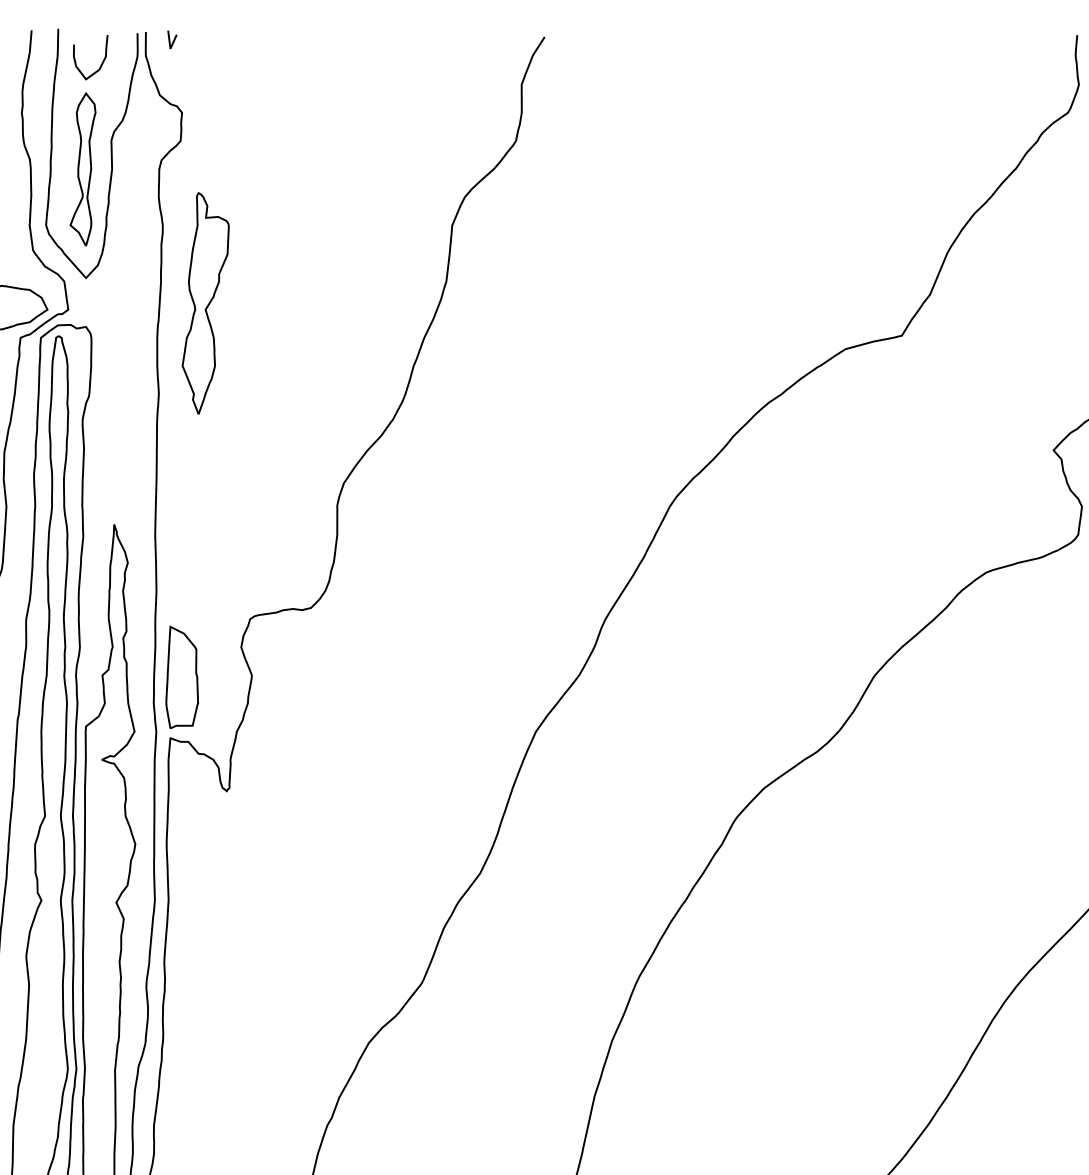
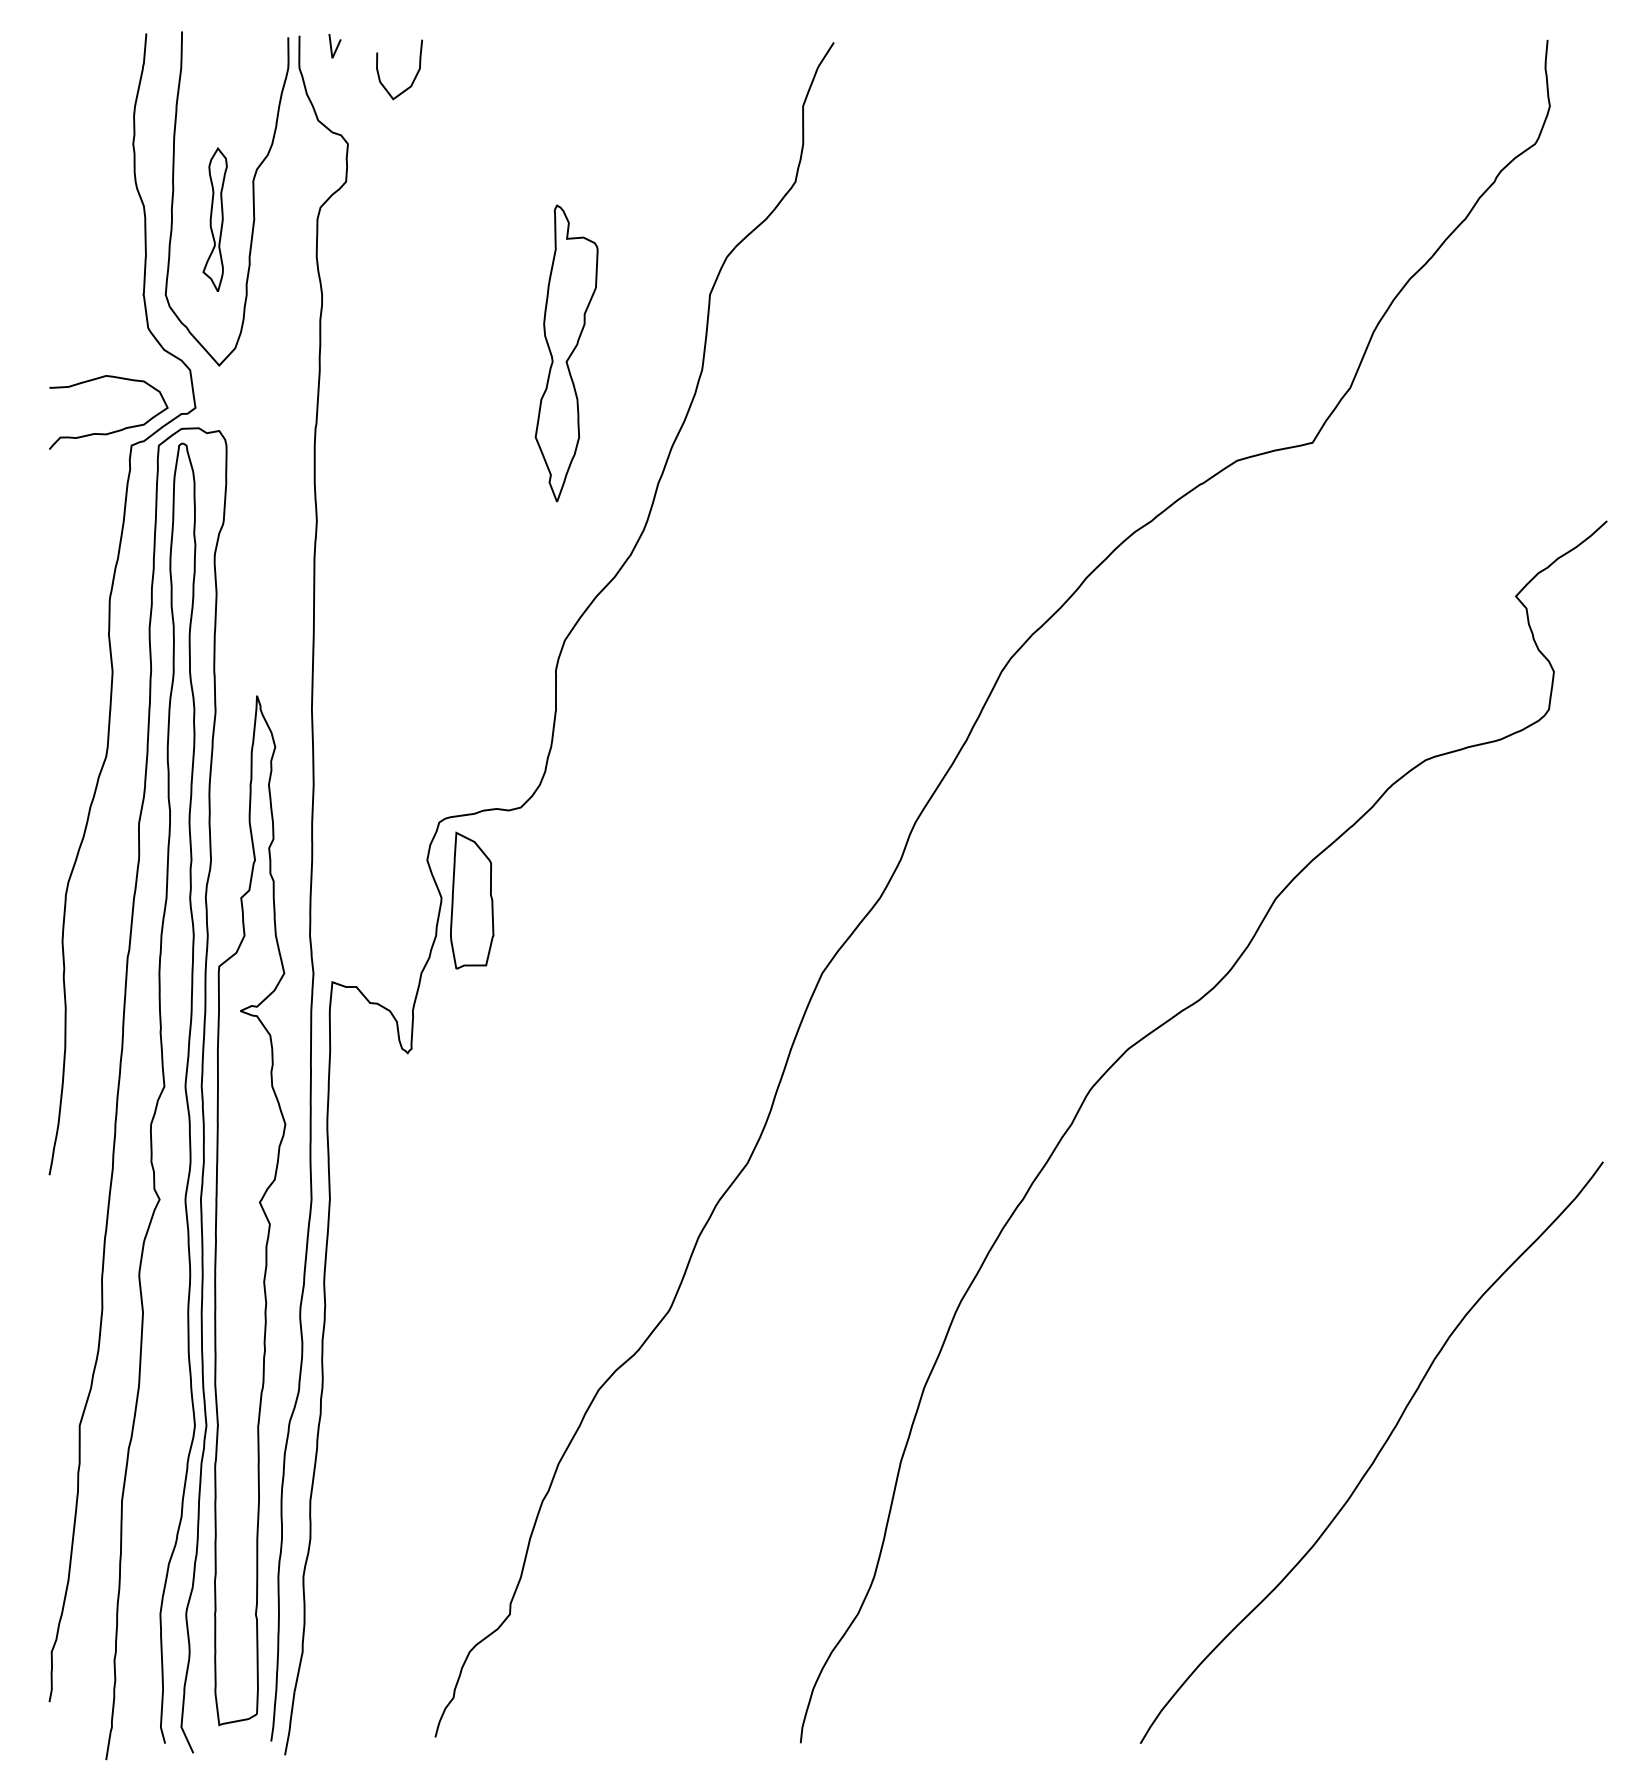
curve: (101, 63) -> (414, 77), moved
part: (82, 169) -> (214, 219), size x0.7
part: (205, 303) -> (566, 353), moved
part: (182, 677) -> (472, 900), moved

